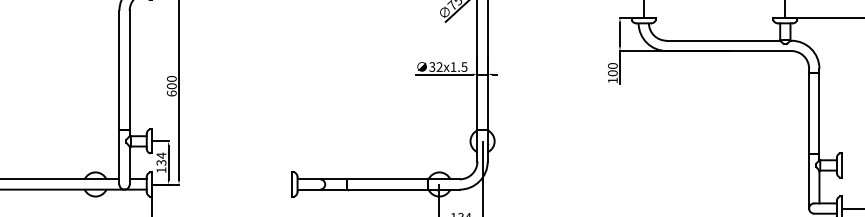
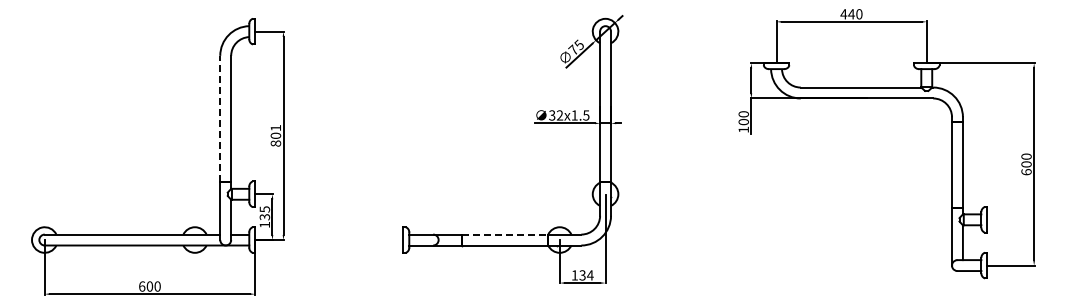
line: (119, 69) -> (220, 118), solid -> dashed
text: (171, 85) -> (275, 135), 600 -> 801
text: (161, 155) -> (264, 209), 134 -> 135
line: (388, 179) -> (505, 234), solid -> dashed

